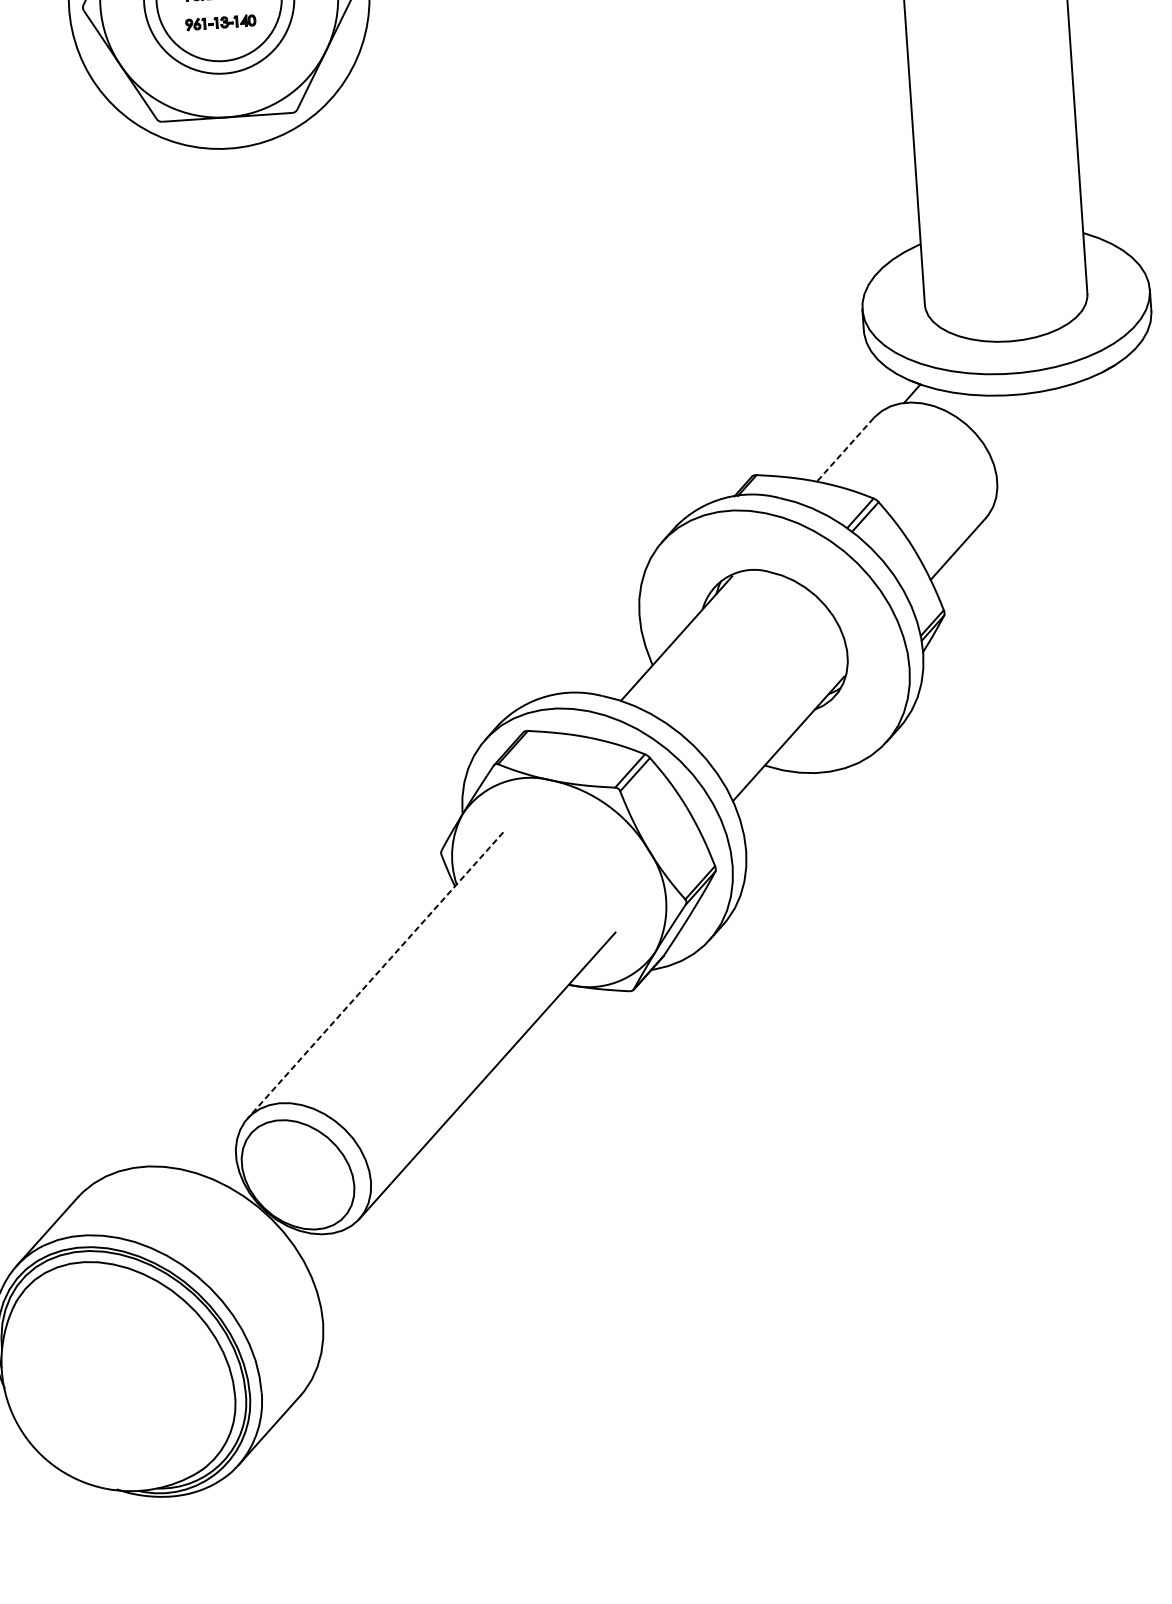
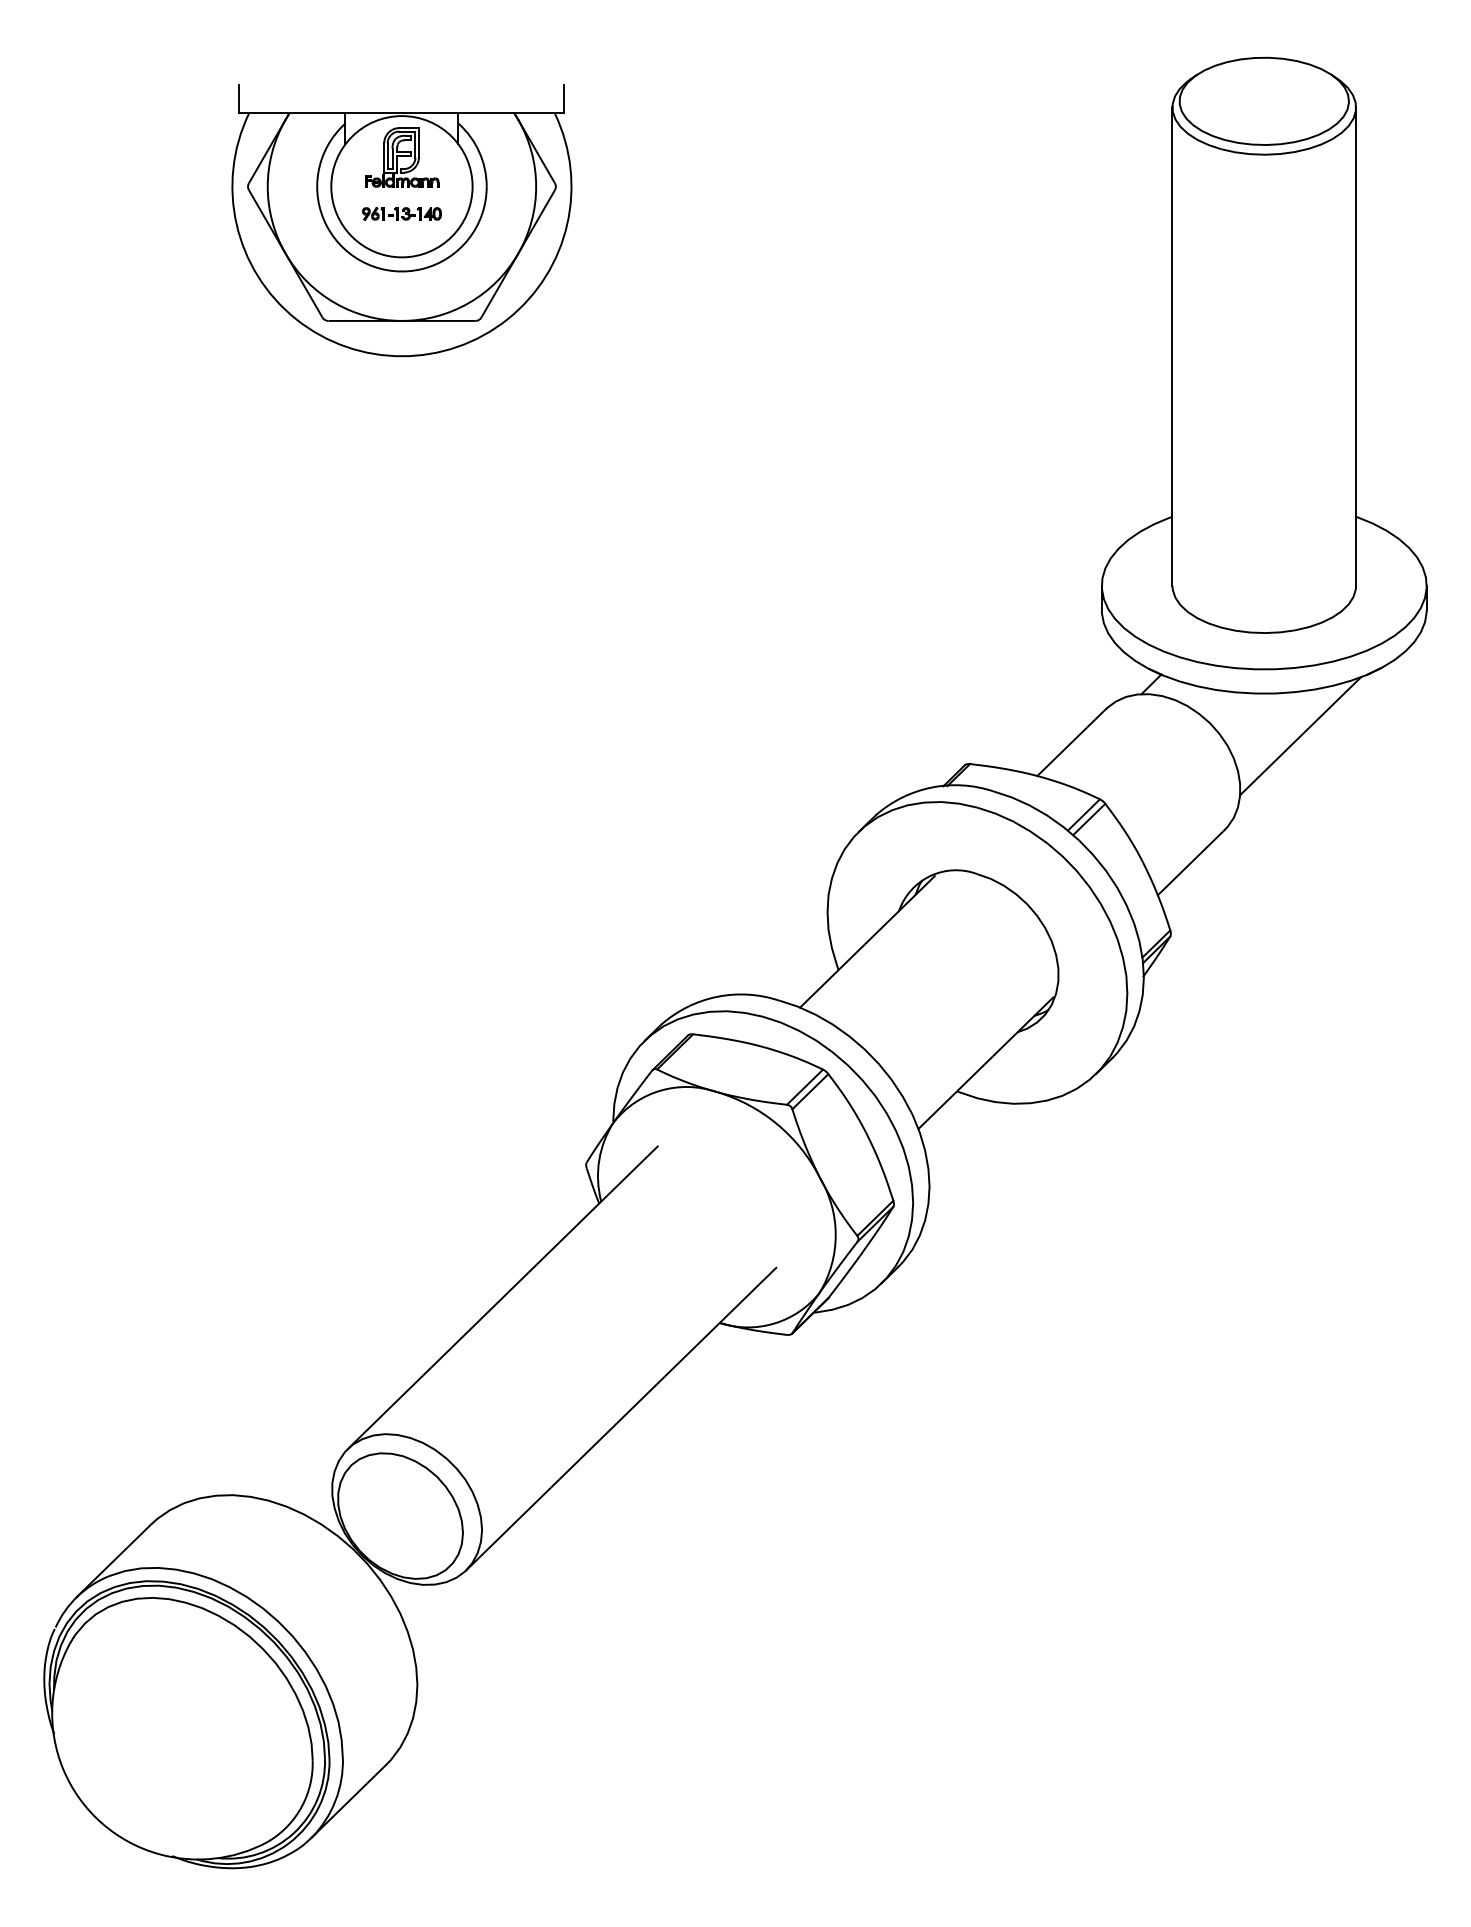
line: (1047, 430) -> (1300, 736), added
line: (845, 449) -> (1071, 742), dashed -> solid
line: (375, 975) -> (502, 1297), dashed -> solid

